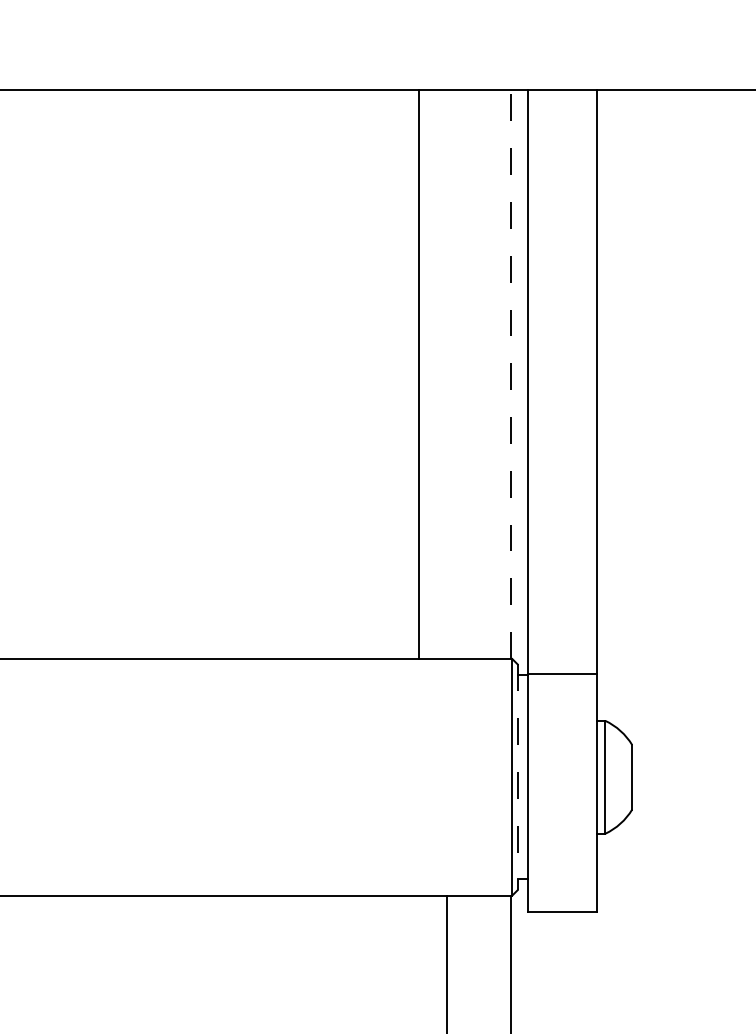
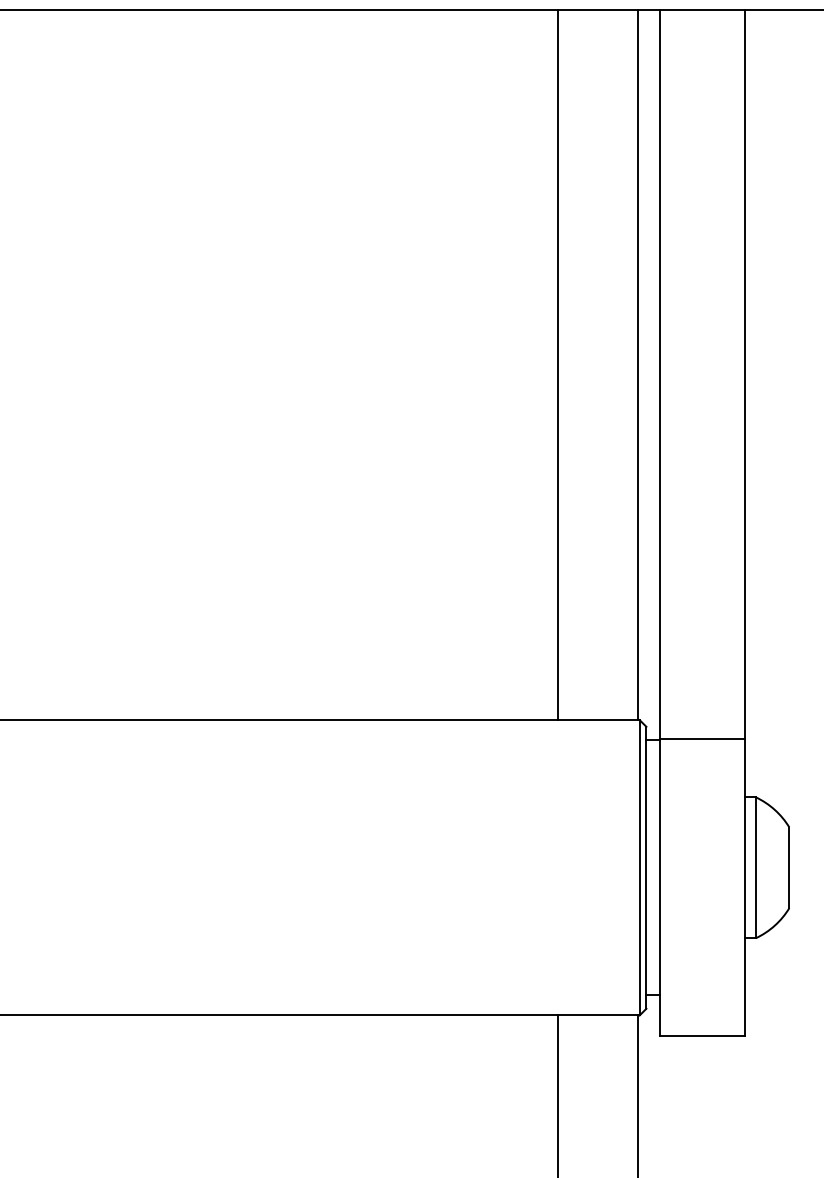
line: (418, 374) -> (557, 364), moved
line: (511, 374) -> (638, 364), dashed -> solid
line: (517, 777) -> (646, 868), dashed -> solid

